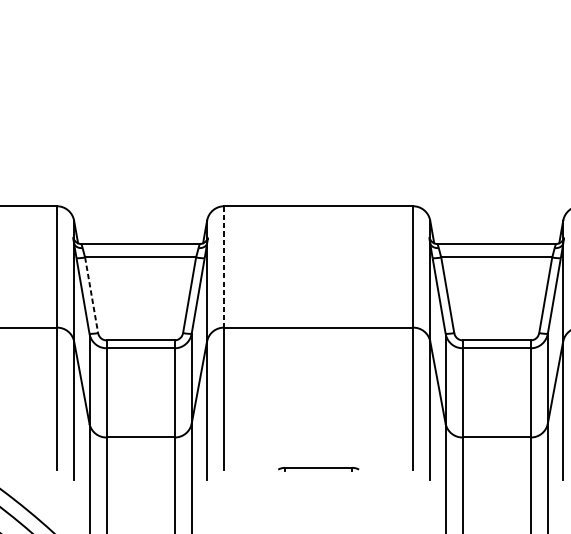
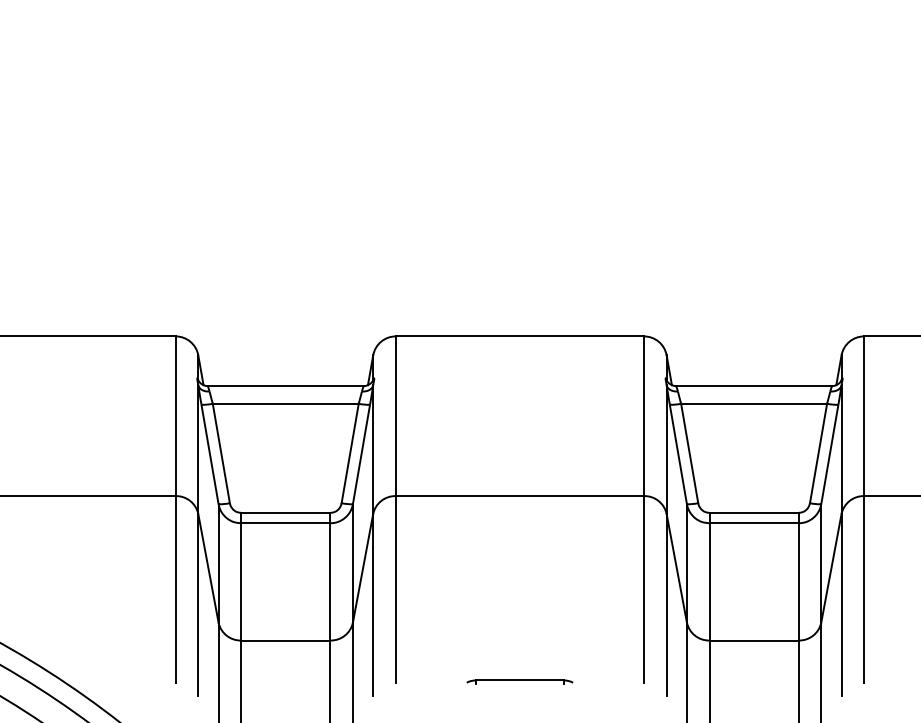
line: (224, 267) -> (395, 416), dashed -> solid
line: (91, 295) -> (221, 453), dashed -> solid

